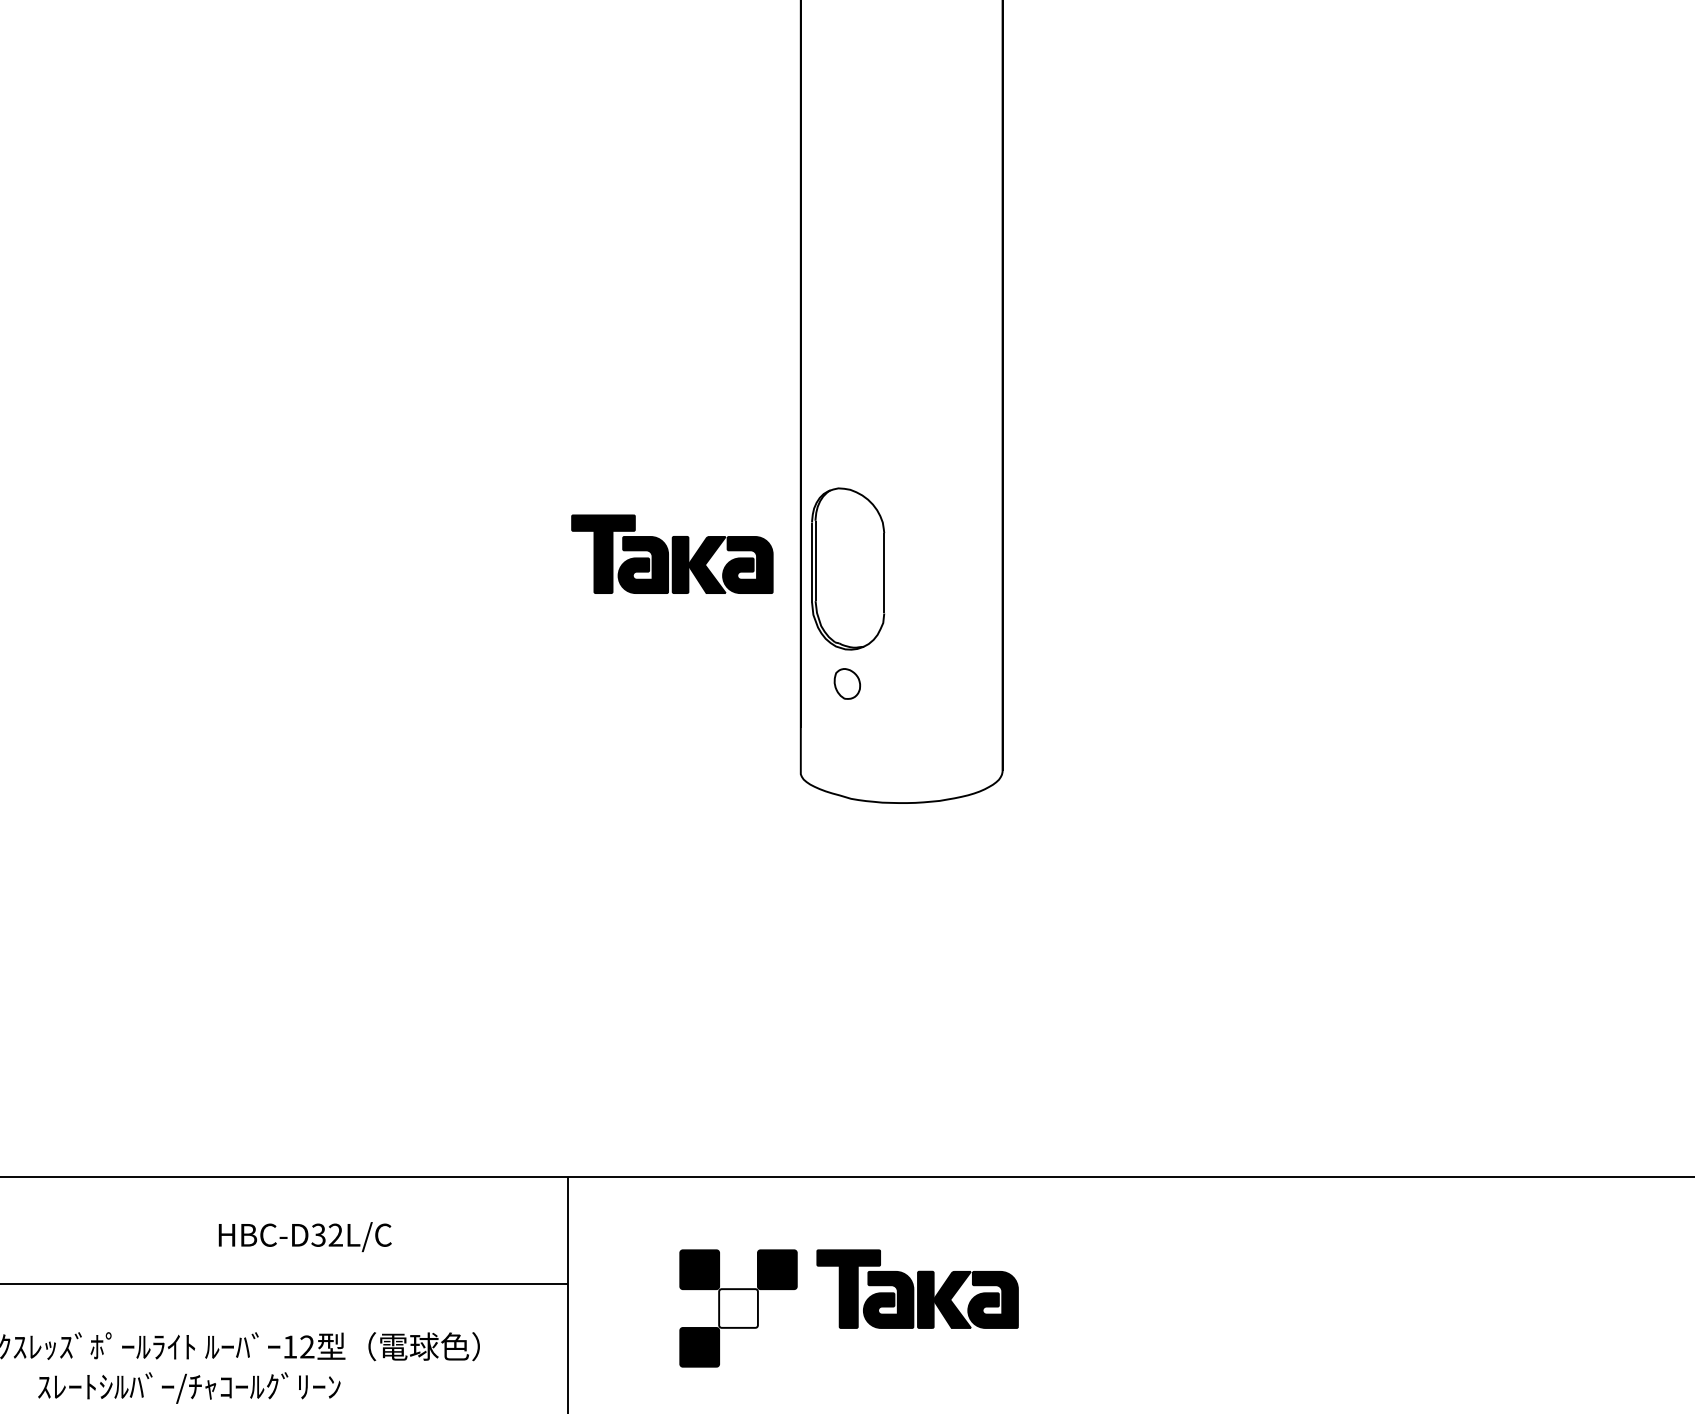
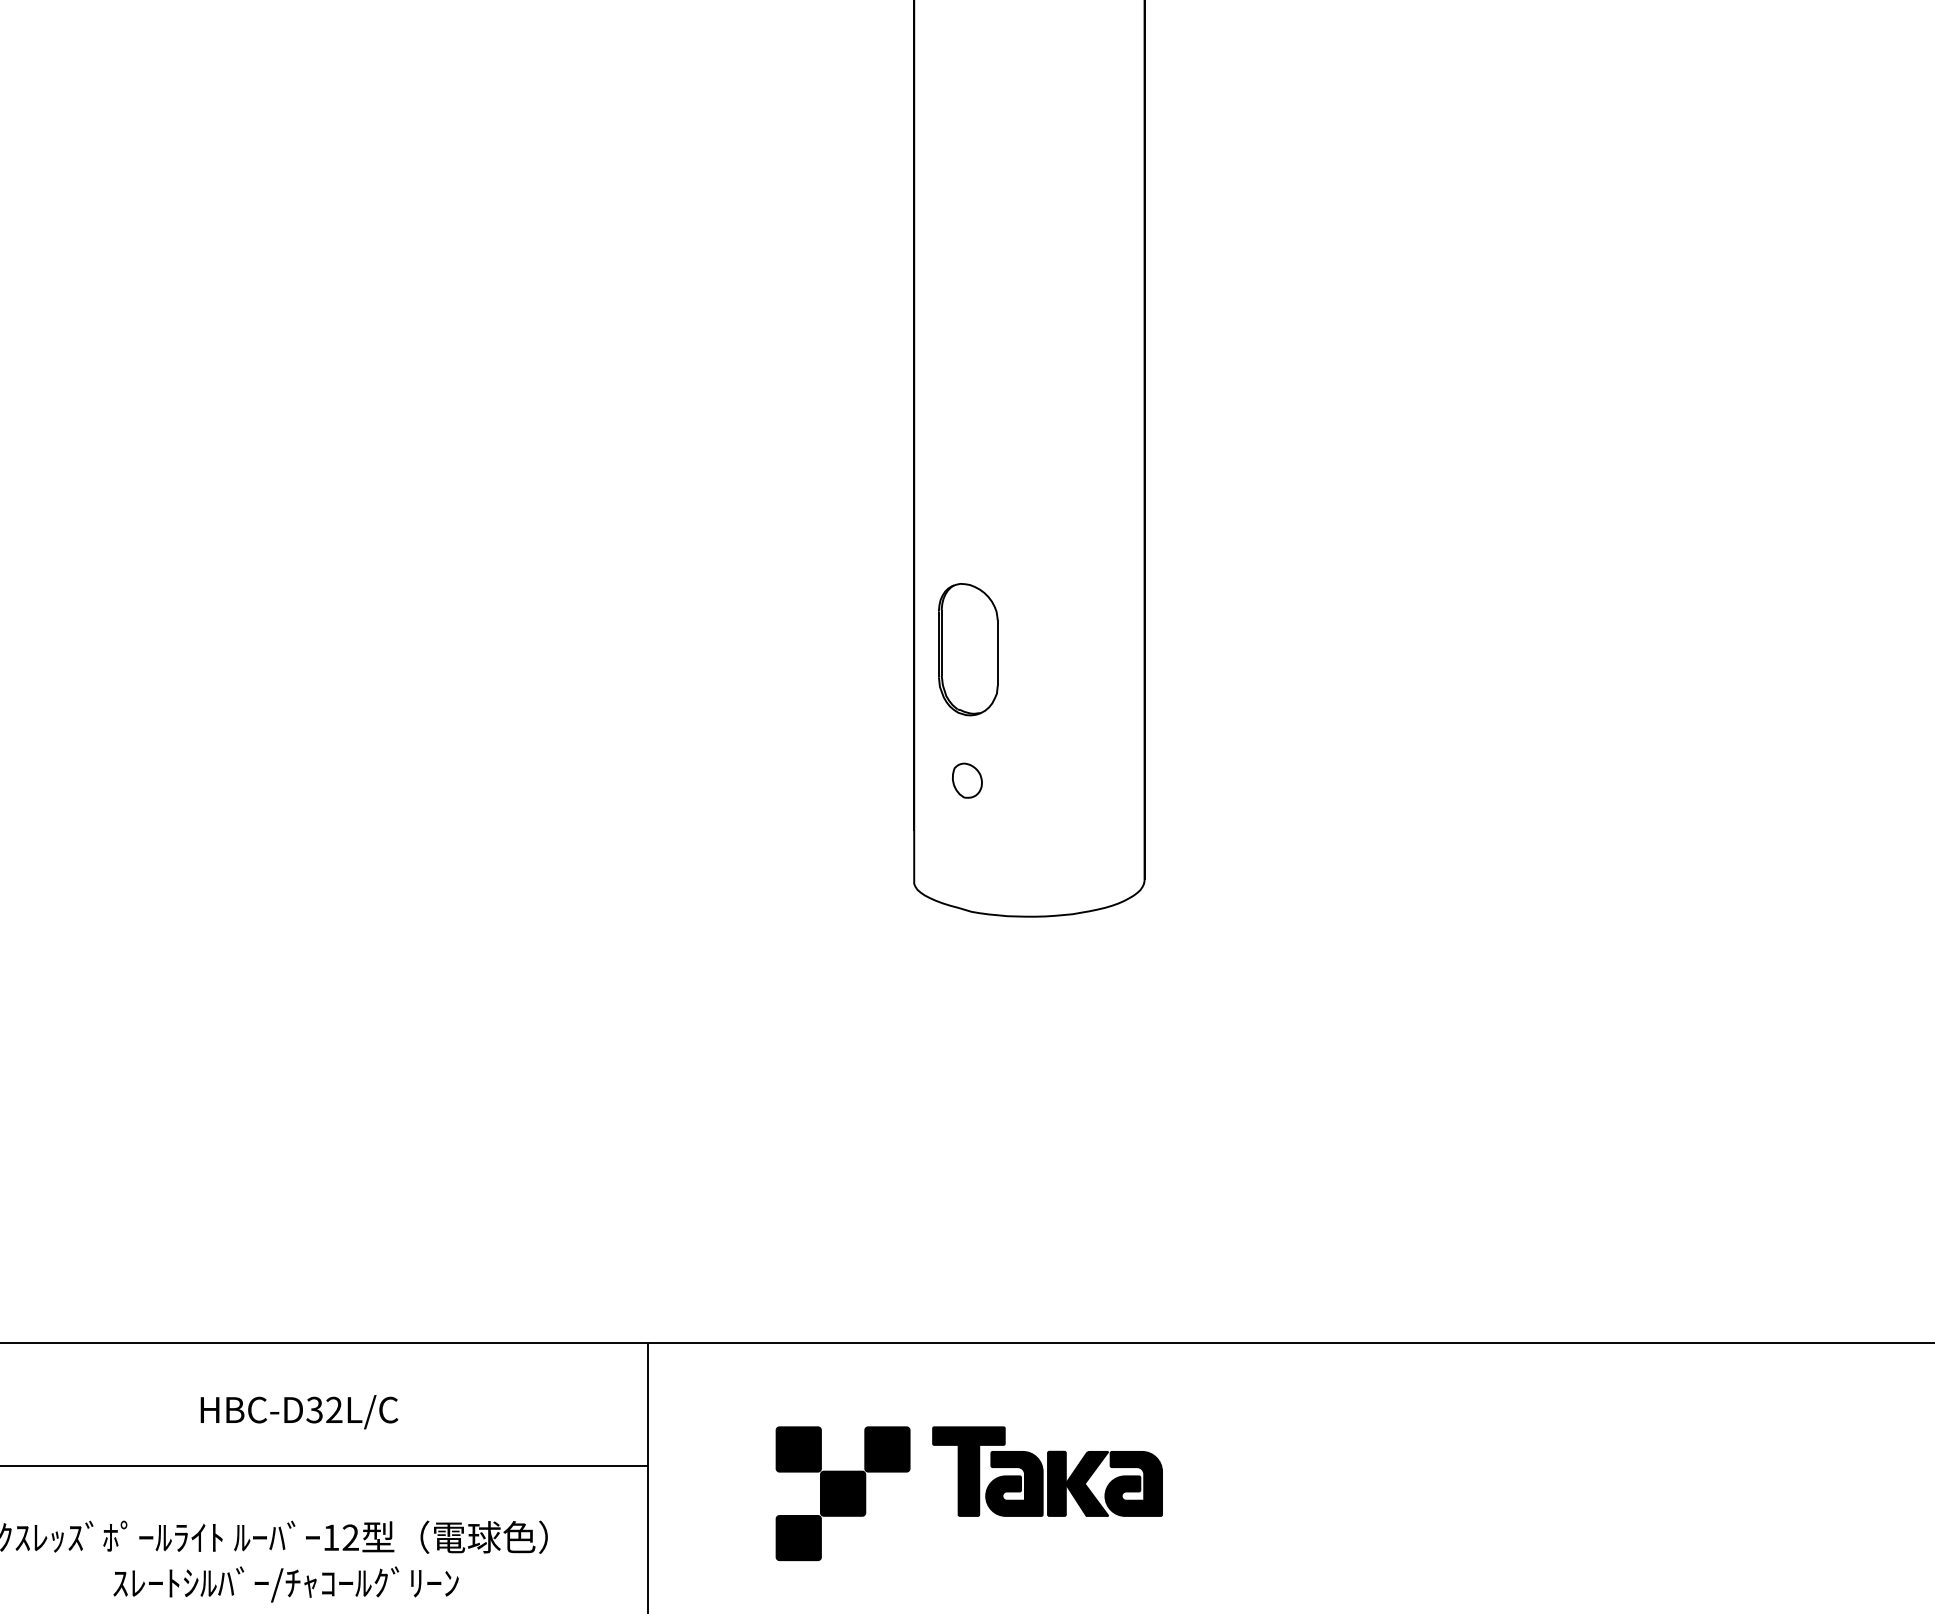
part: (672, 554) -> (767, 632), removed
part: (848, 569) -> (968, 649), size x0.71
text: (305, 1237) -> (299, 1412), moved
fill: (738, 1308) -> (842, 1493), added
text: (188, 1388) -> (285, 1584), moved

